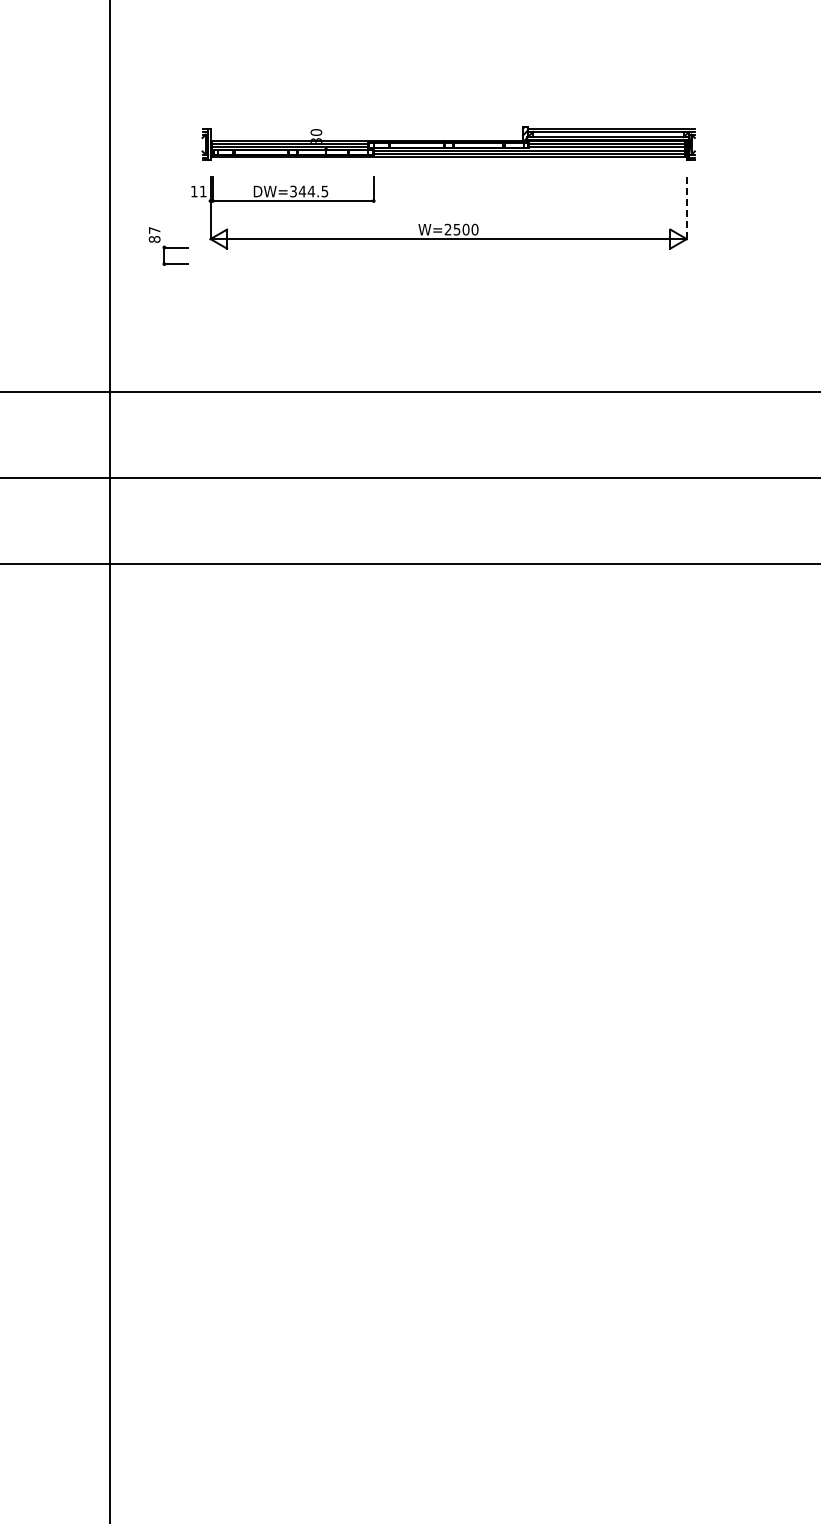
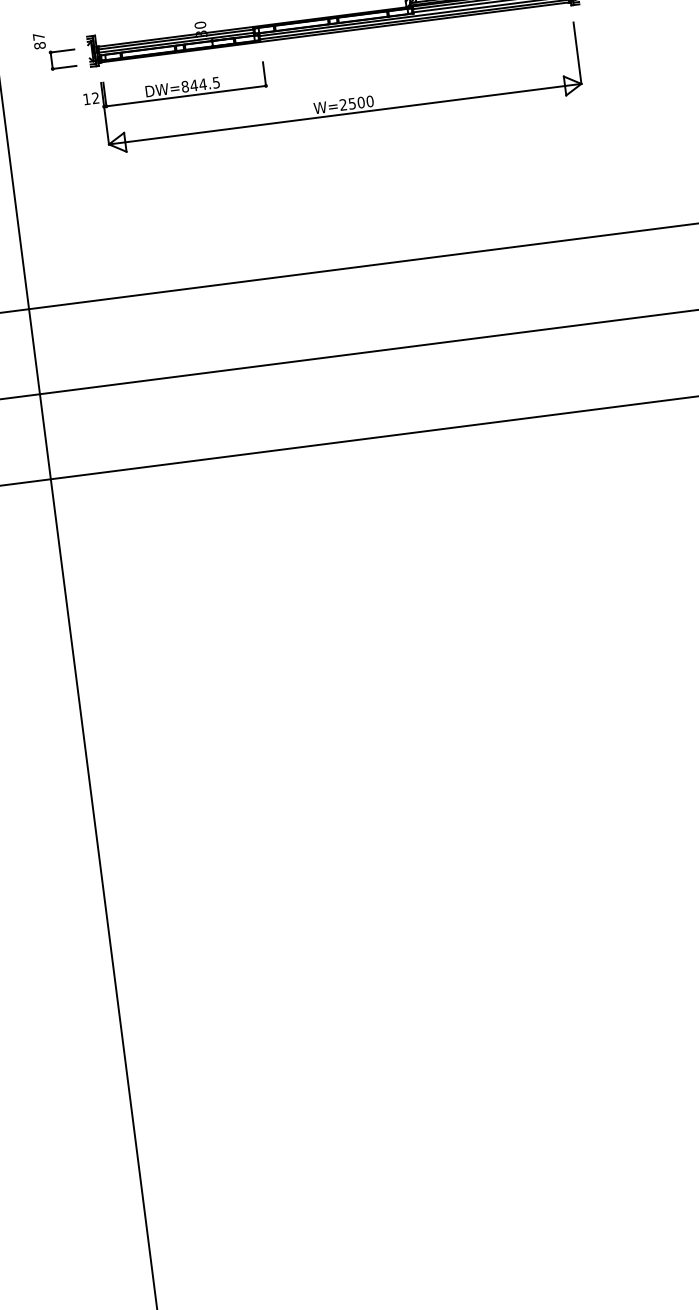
text: (202, 191) -> (94, 98), 11 -> 12
text: (293, 191) -> (185, 86), DW=344.5 -> DW=844.5
line: (686, 208) -> (577, 53), dashed -> solid
part: (168, 246) -> (54, 50), moved

